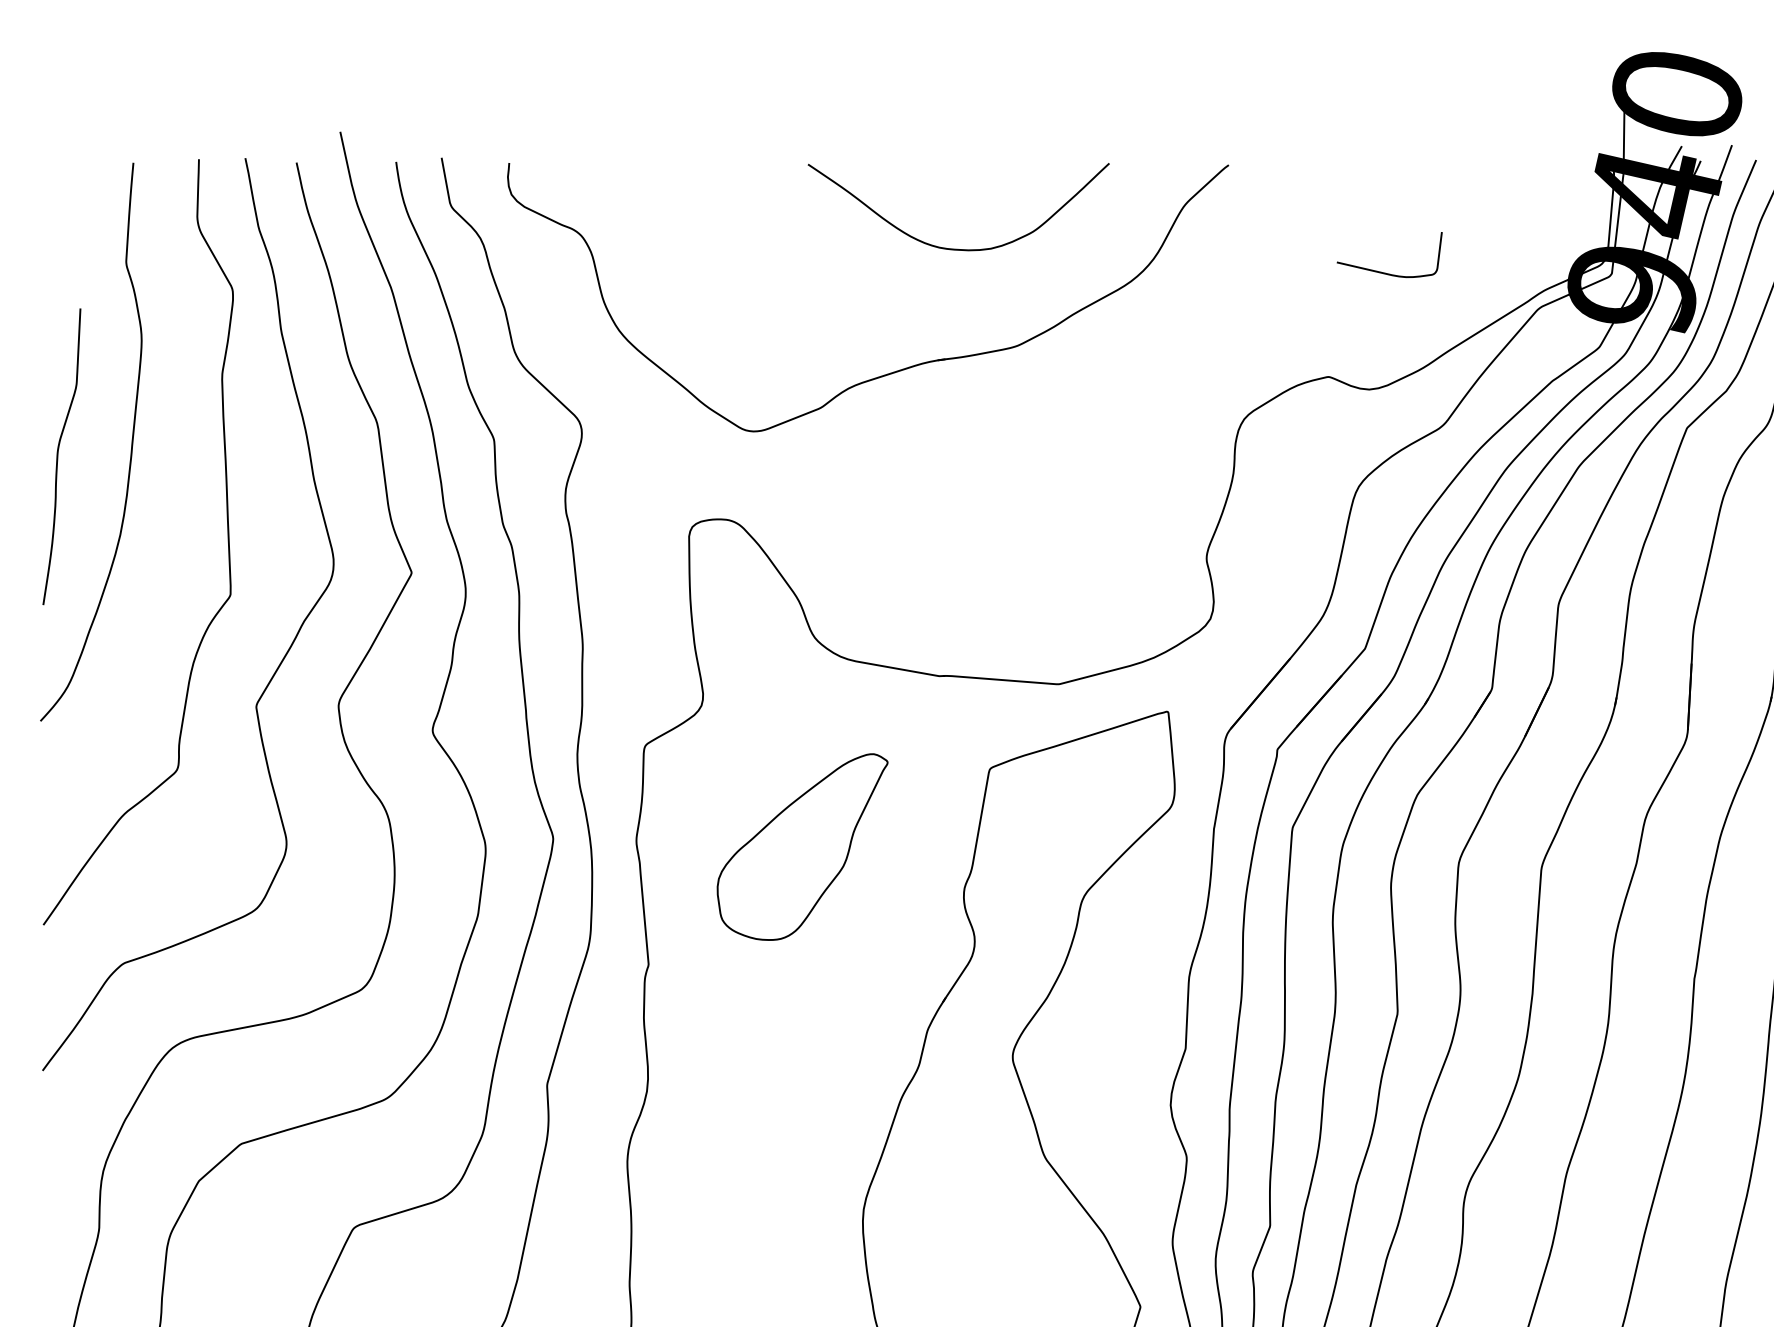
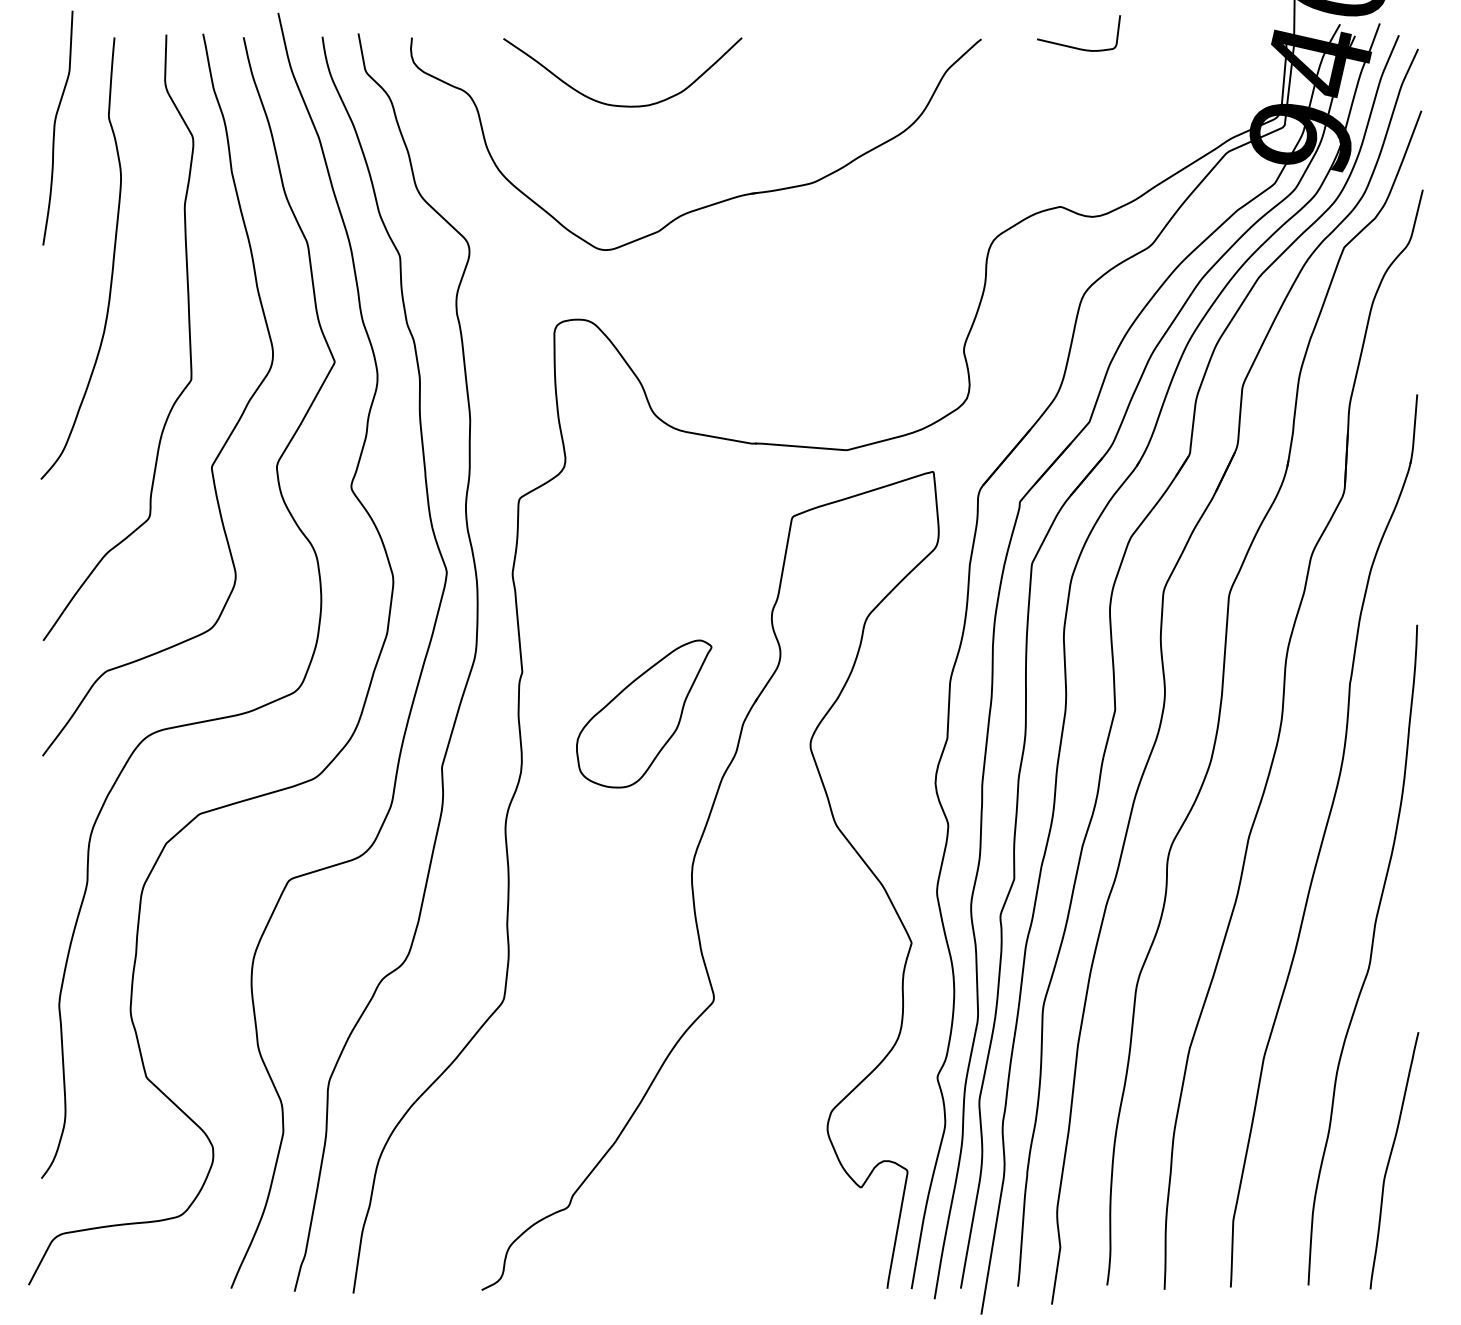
curve: (949, 247) -> (615, 104), moved
curve: (1382, 271) -> (1073, 46), moved
curve: (58, 455) -> (55, 127), moved
part: (802, 846) -> (644, 713), moved

